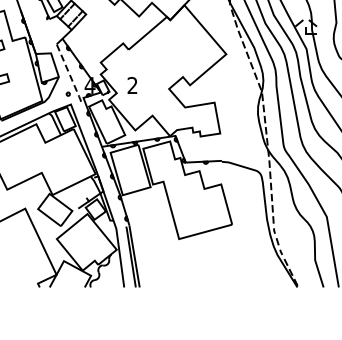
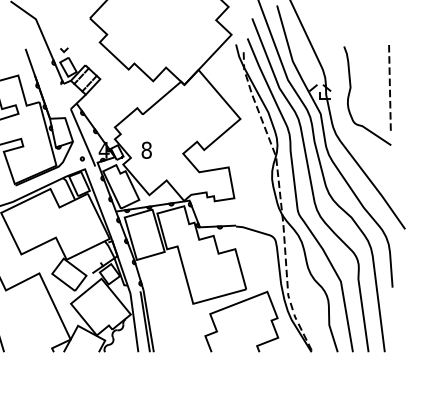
line: (69, 74) -> (83, 139), dashed -> solid
text: (132, 84) -> (146, 149), 2 -> 8
curve: (221, 240) -> (235, 305), added

